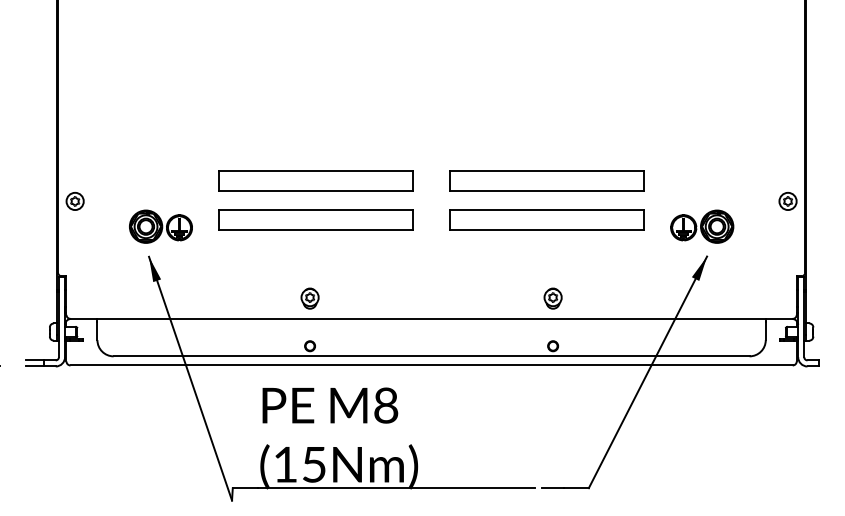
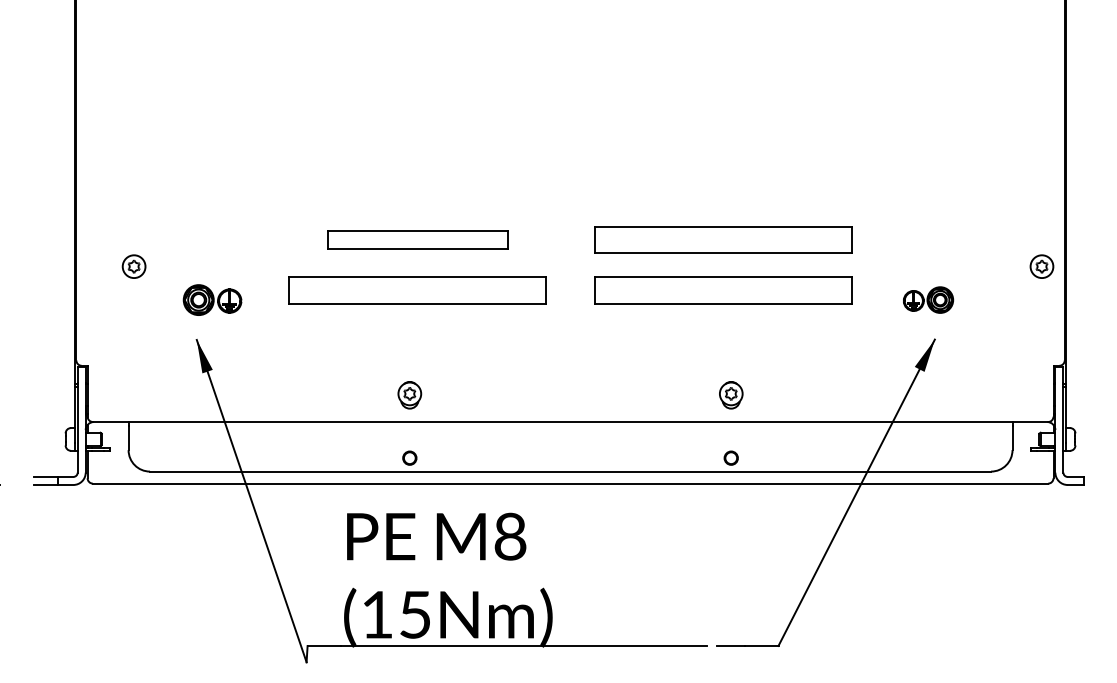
part: (315, 180) -> (417, 239), size x0.7
part: (74, 201) -> (133, 266), moved
part: (160, 226) -> (212, 299), size x0.7
part: (702, 226) -> (928, 299), size x0.6

